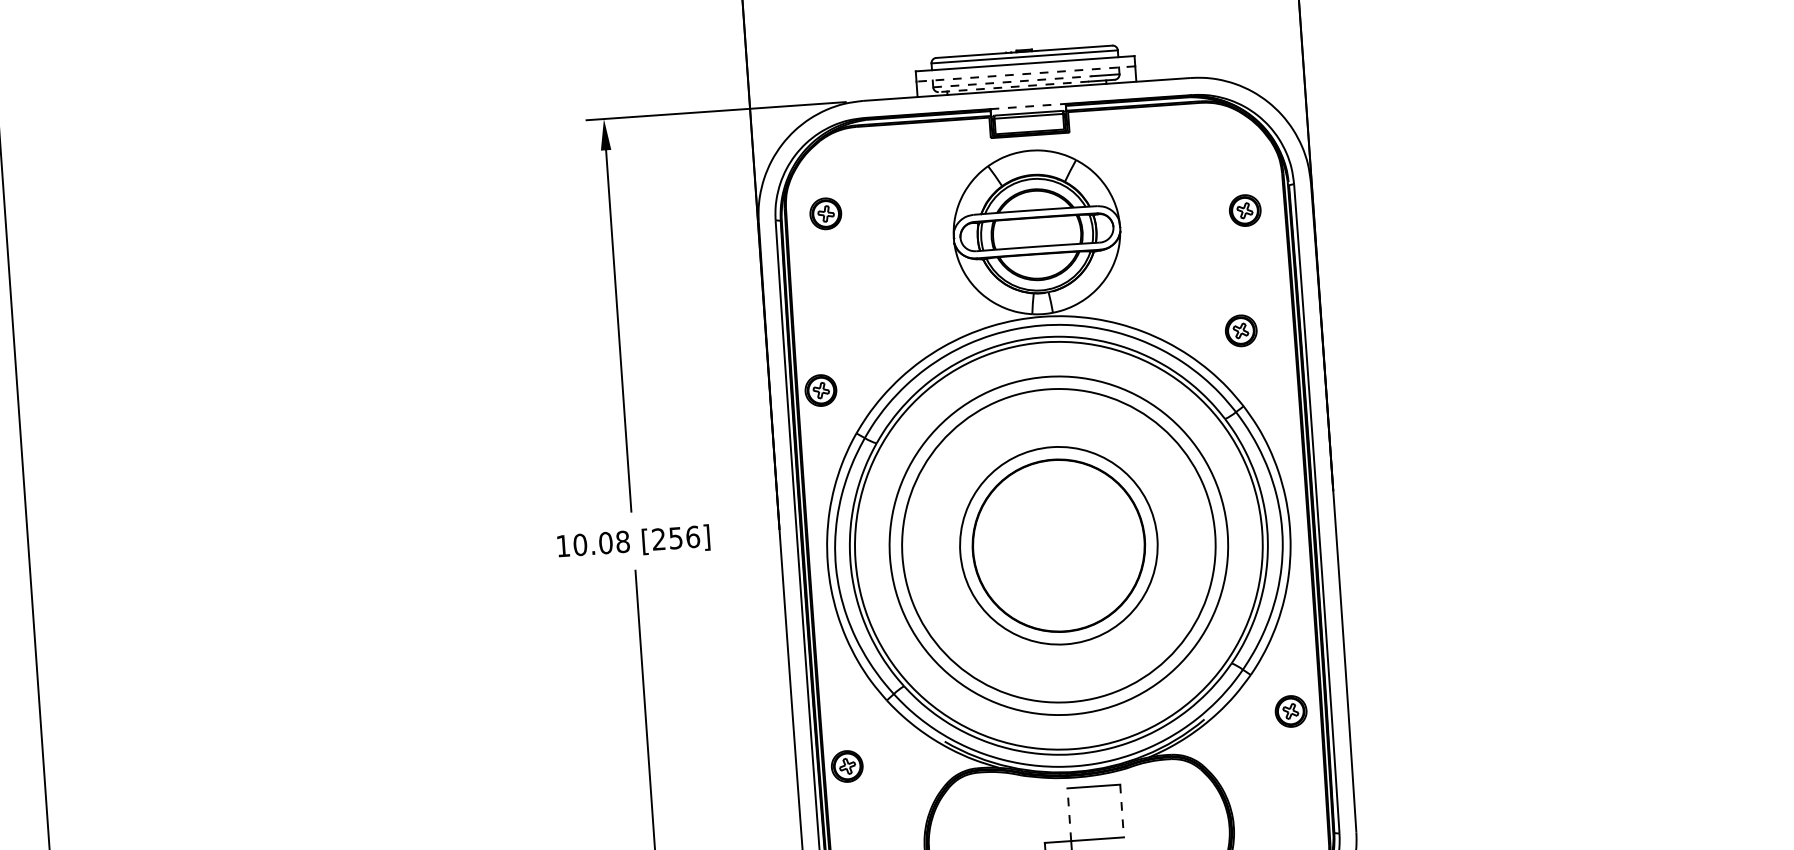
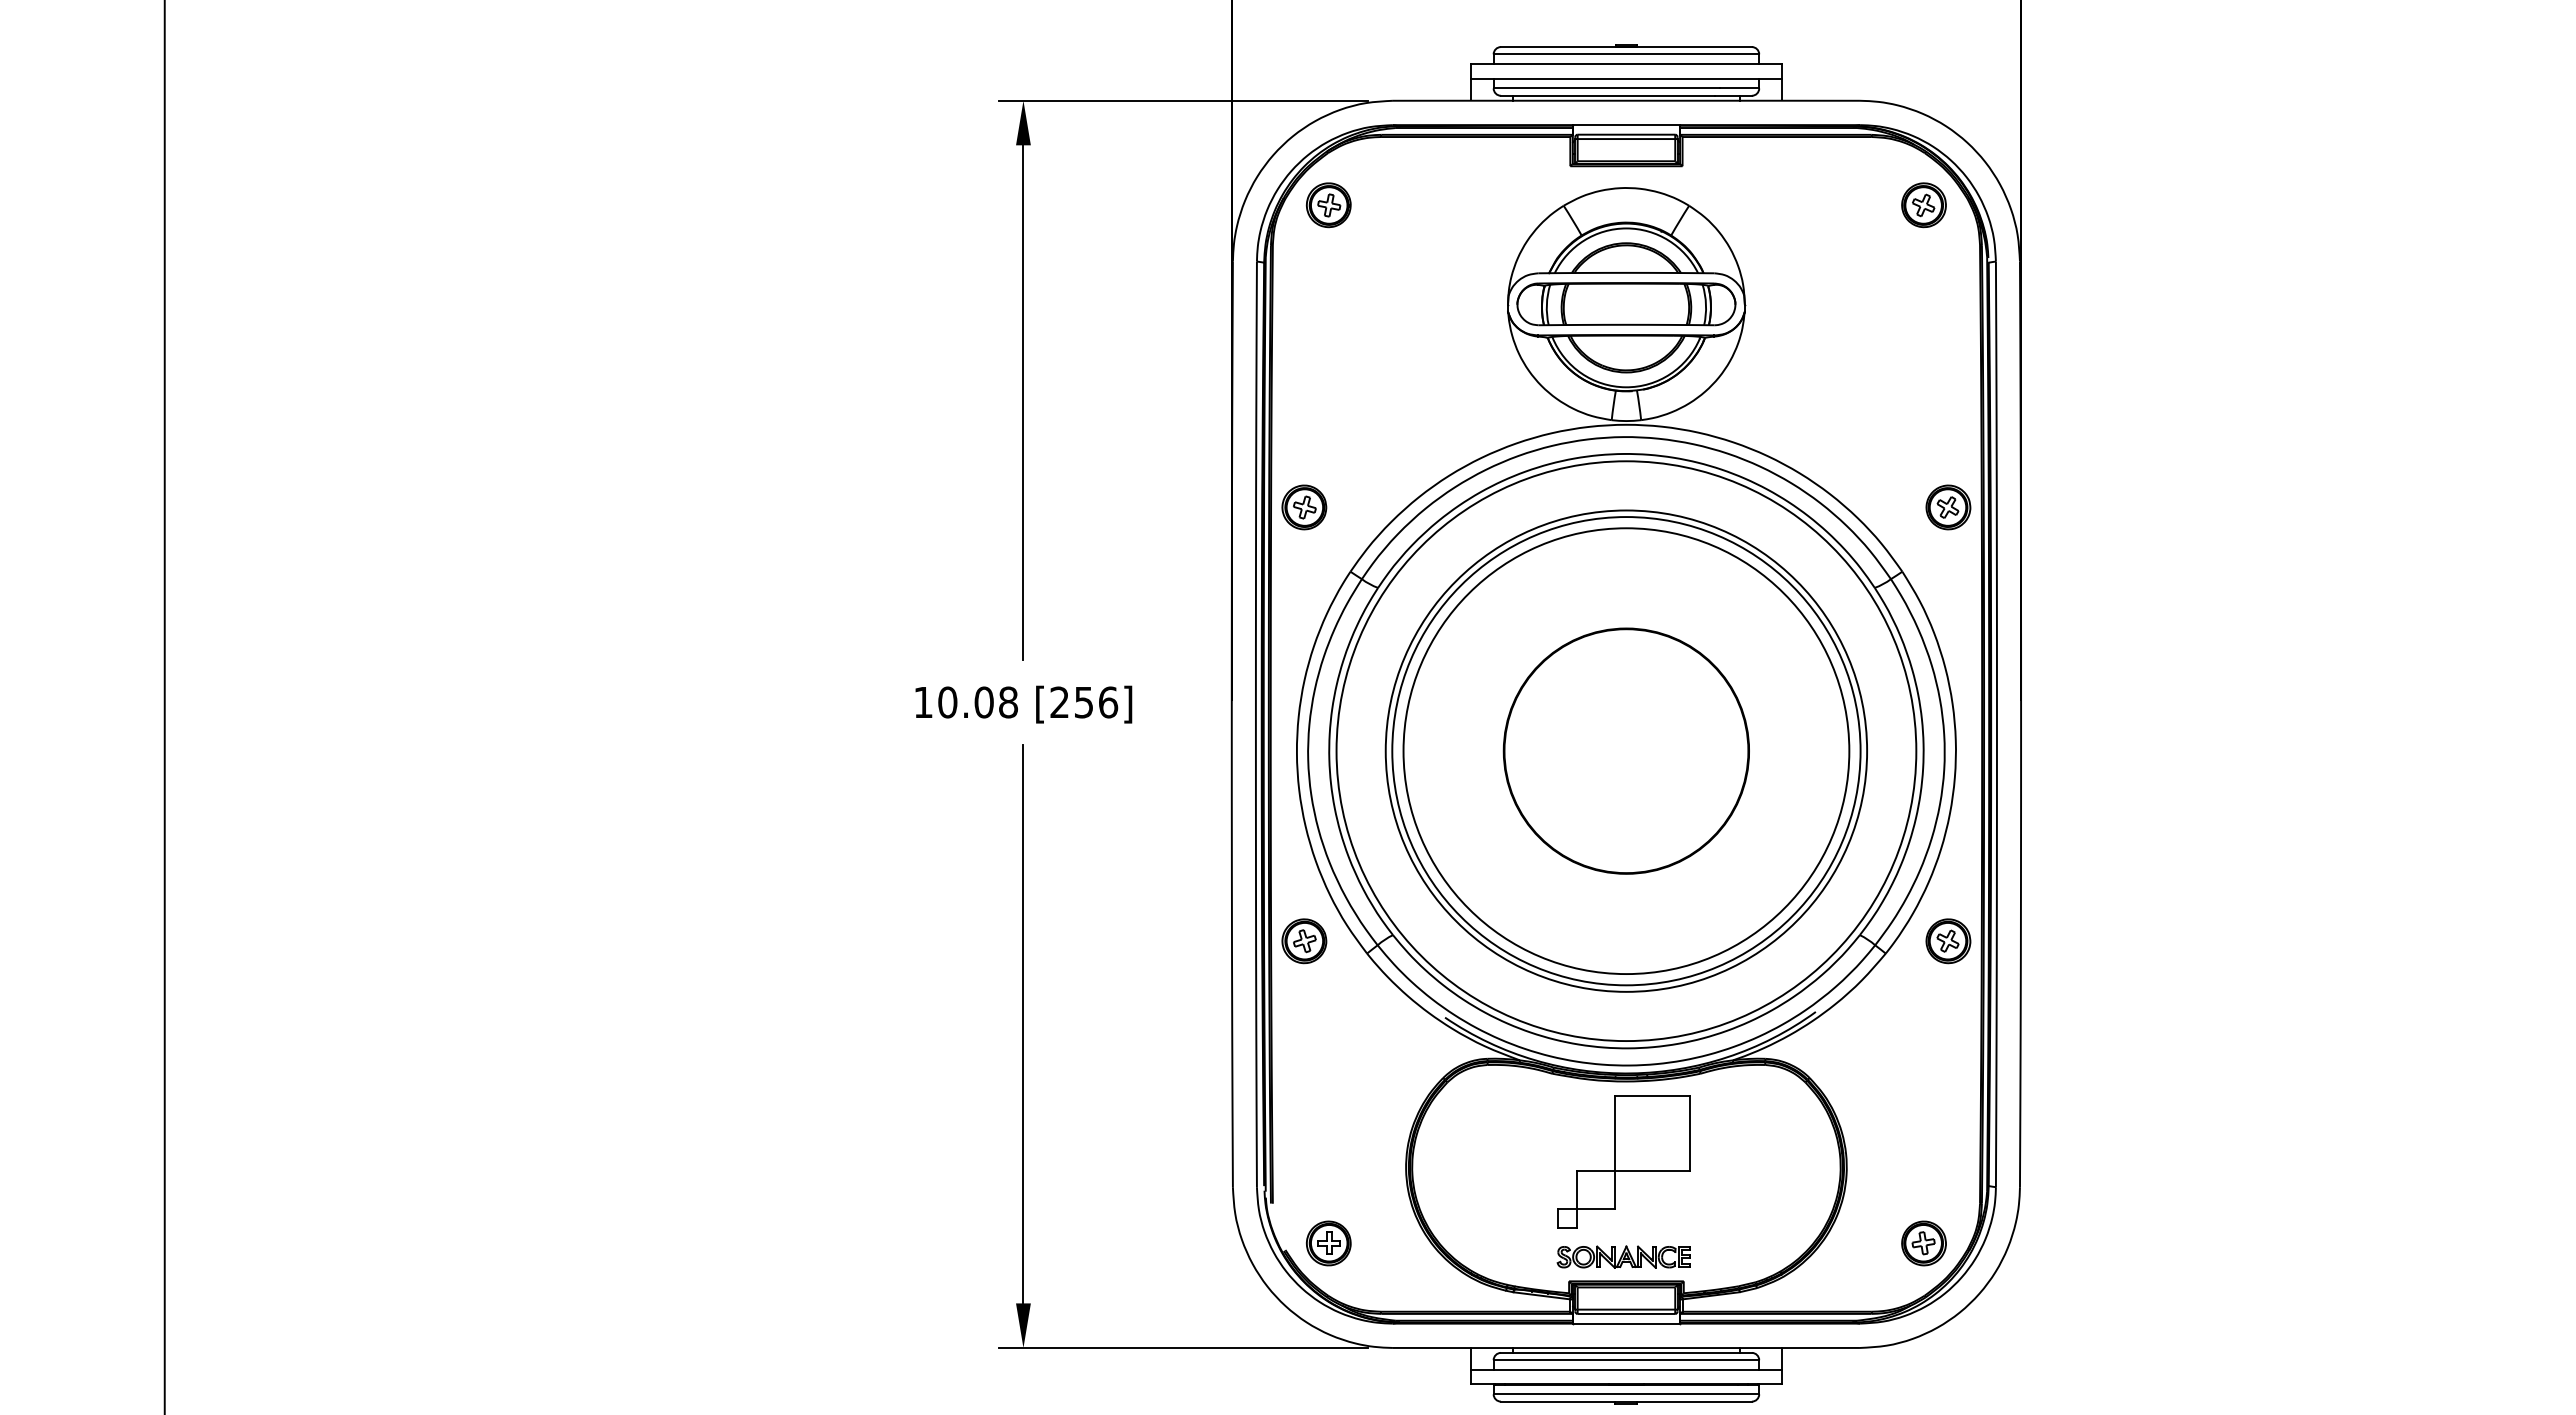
line: (1025, 73) -> (1626, 78), dashed -> solid
line: (1013, 81) -> (1607, 88), dashed -> solid
line: (1013, 86) -> (1607, 95), dashed -> solid
line: (1028, 106) -> (1626, 125), dashed -> solid
part: (1244, 210) -> (1923, 205), moved
part: (825, 214) -> (1328, 205), moved
part: (1241, 330) -> (1948, 507), moved
circle: (1058, 545) -> (1626, 751), size x1.67
part: (1291, 711) -> (1948, 941), moved
part: (847, 766) -> (1304, 941), moved
line: (1121, 810) -> (1689, 1133), dashed -> solid
line: (1069, 814) -> (1614, 1133), dashed -> solid

